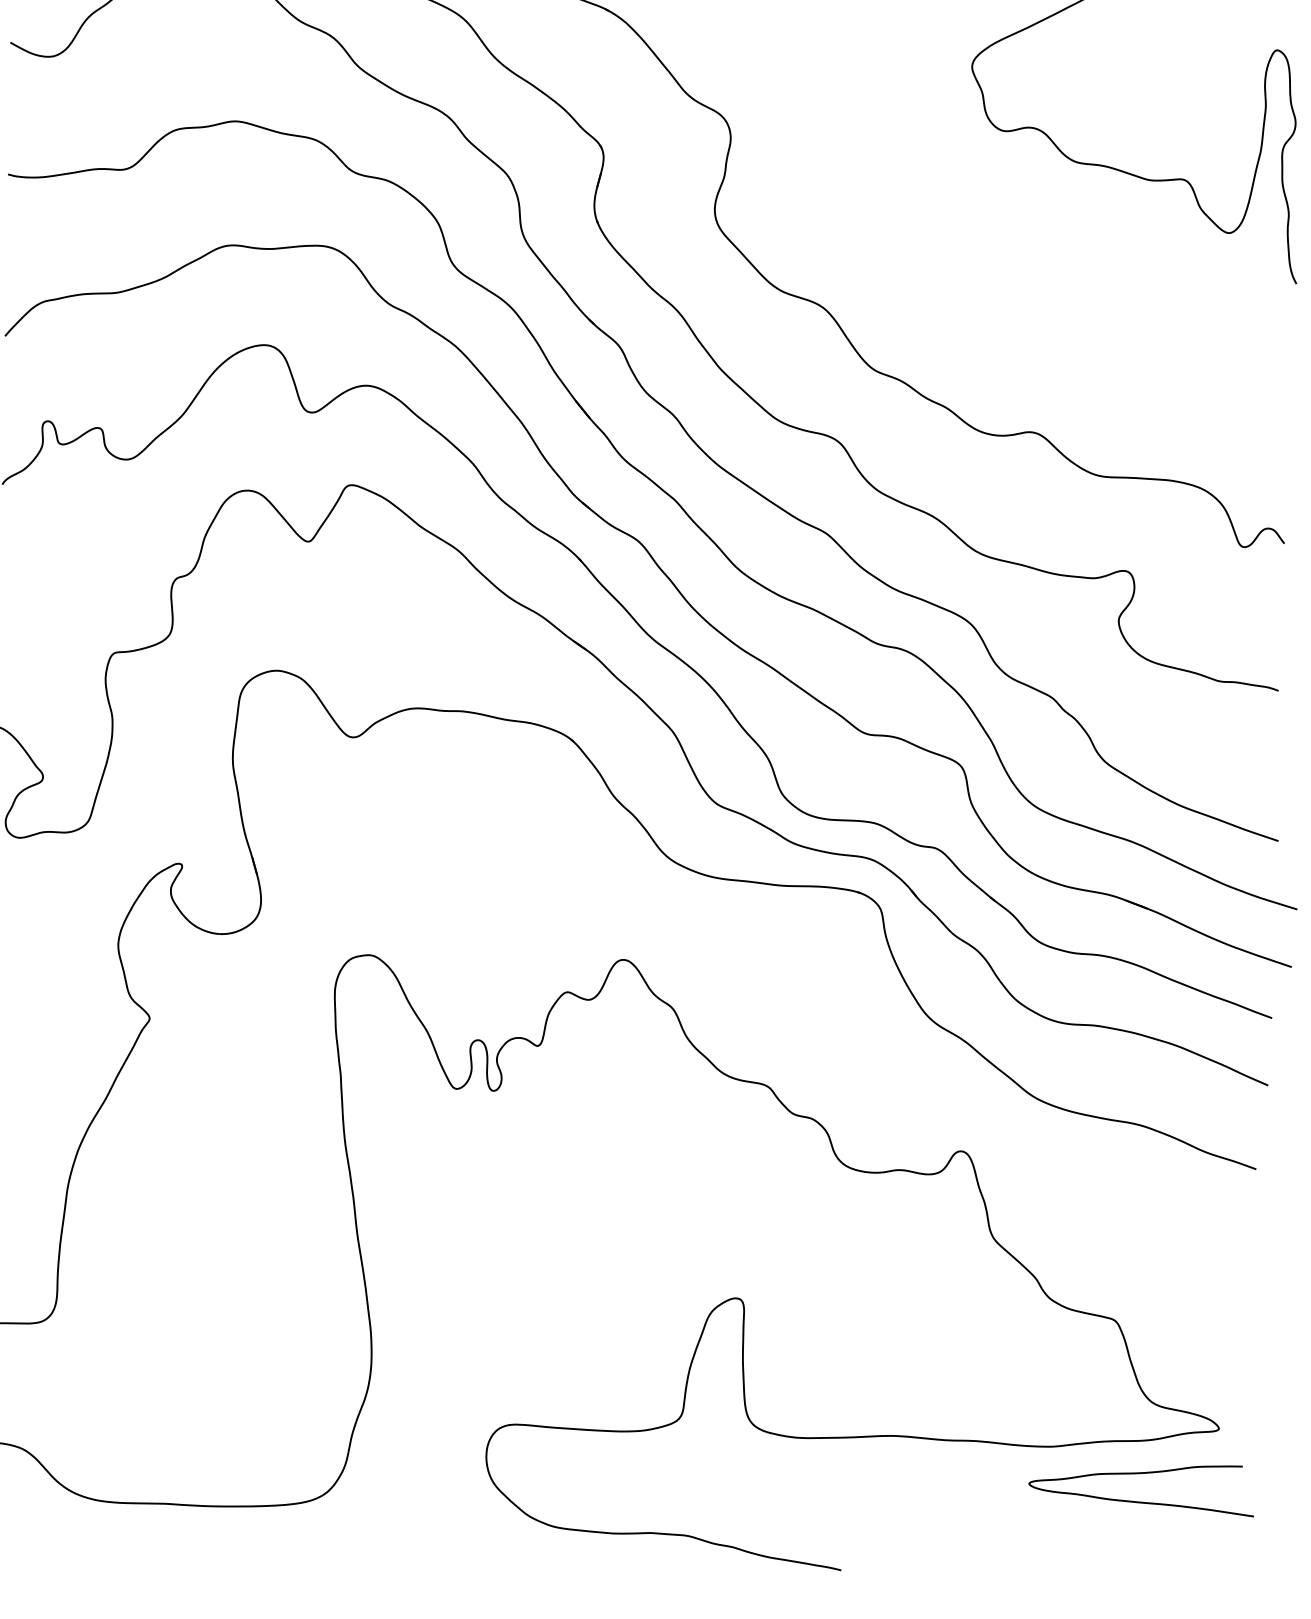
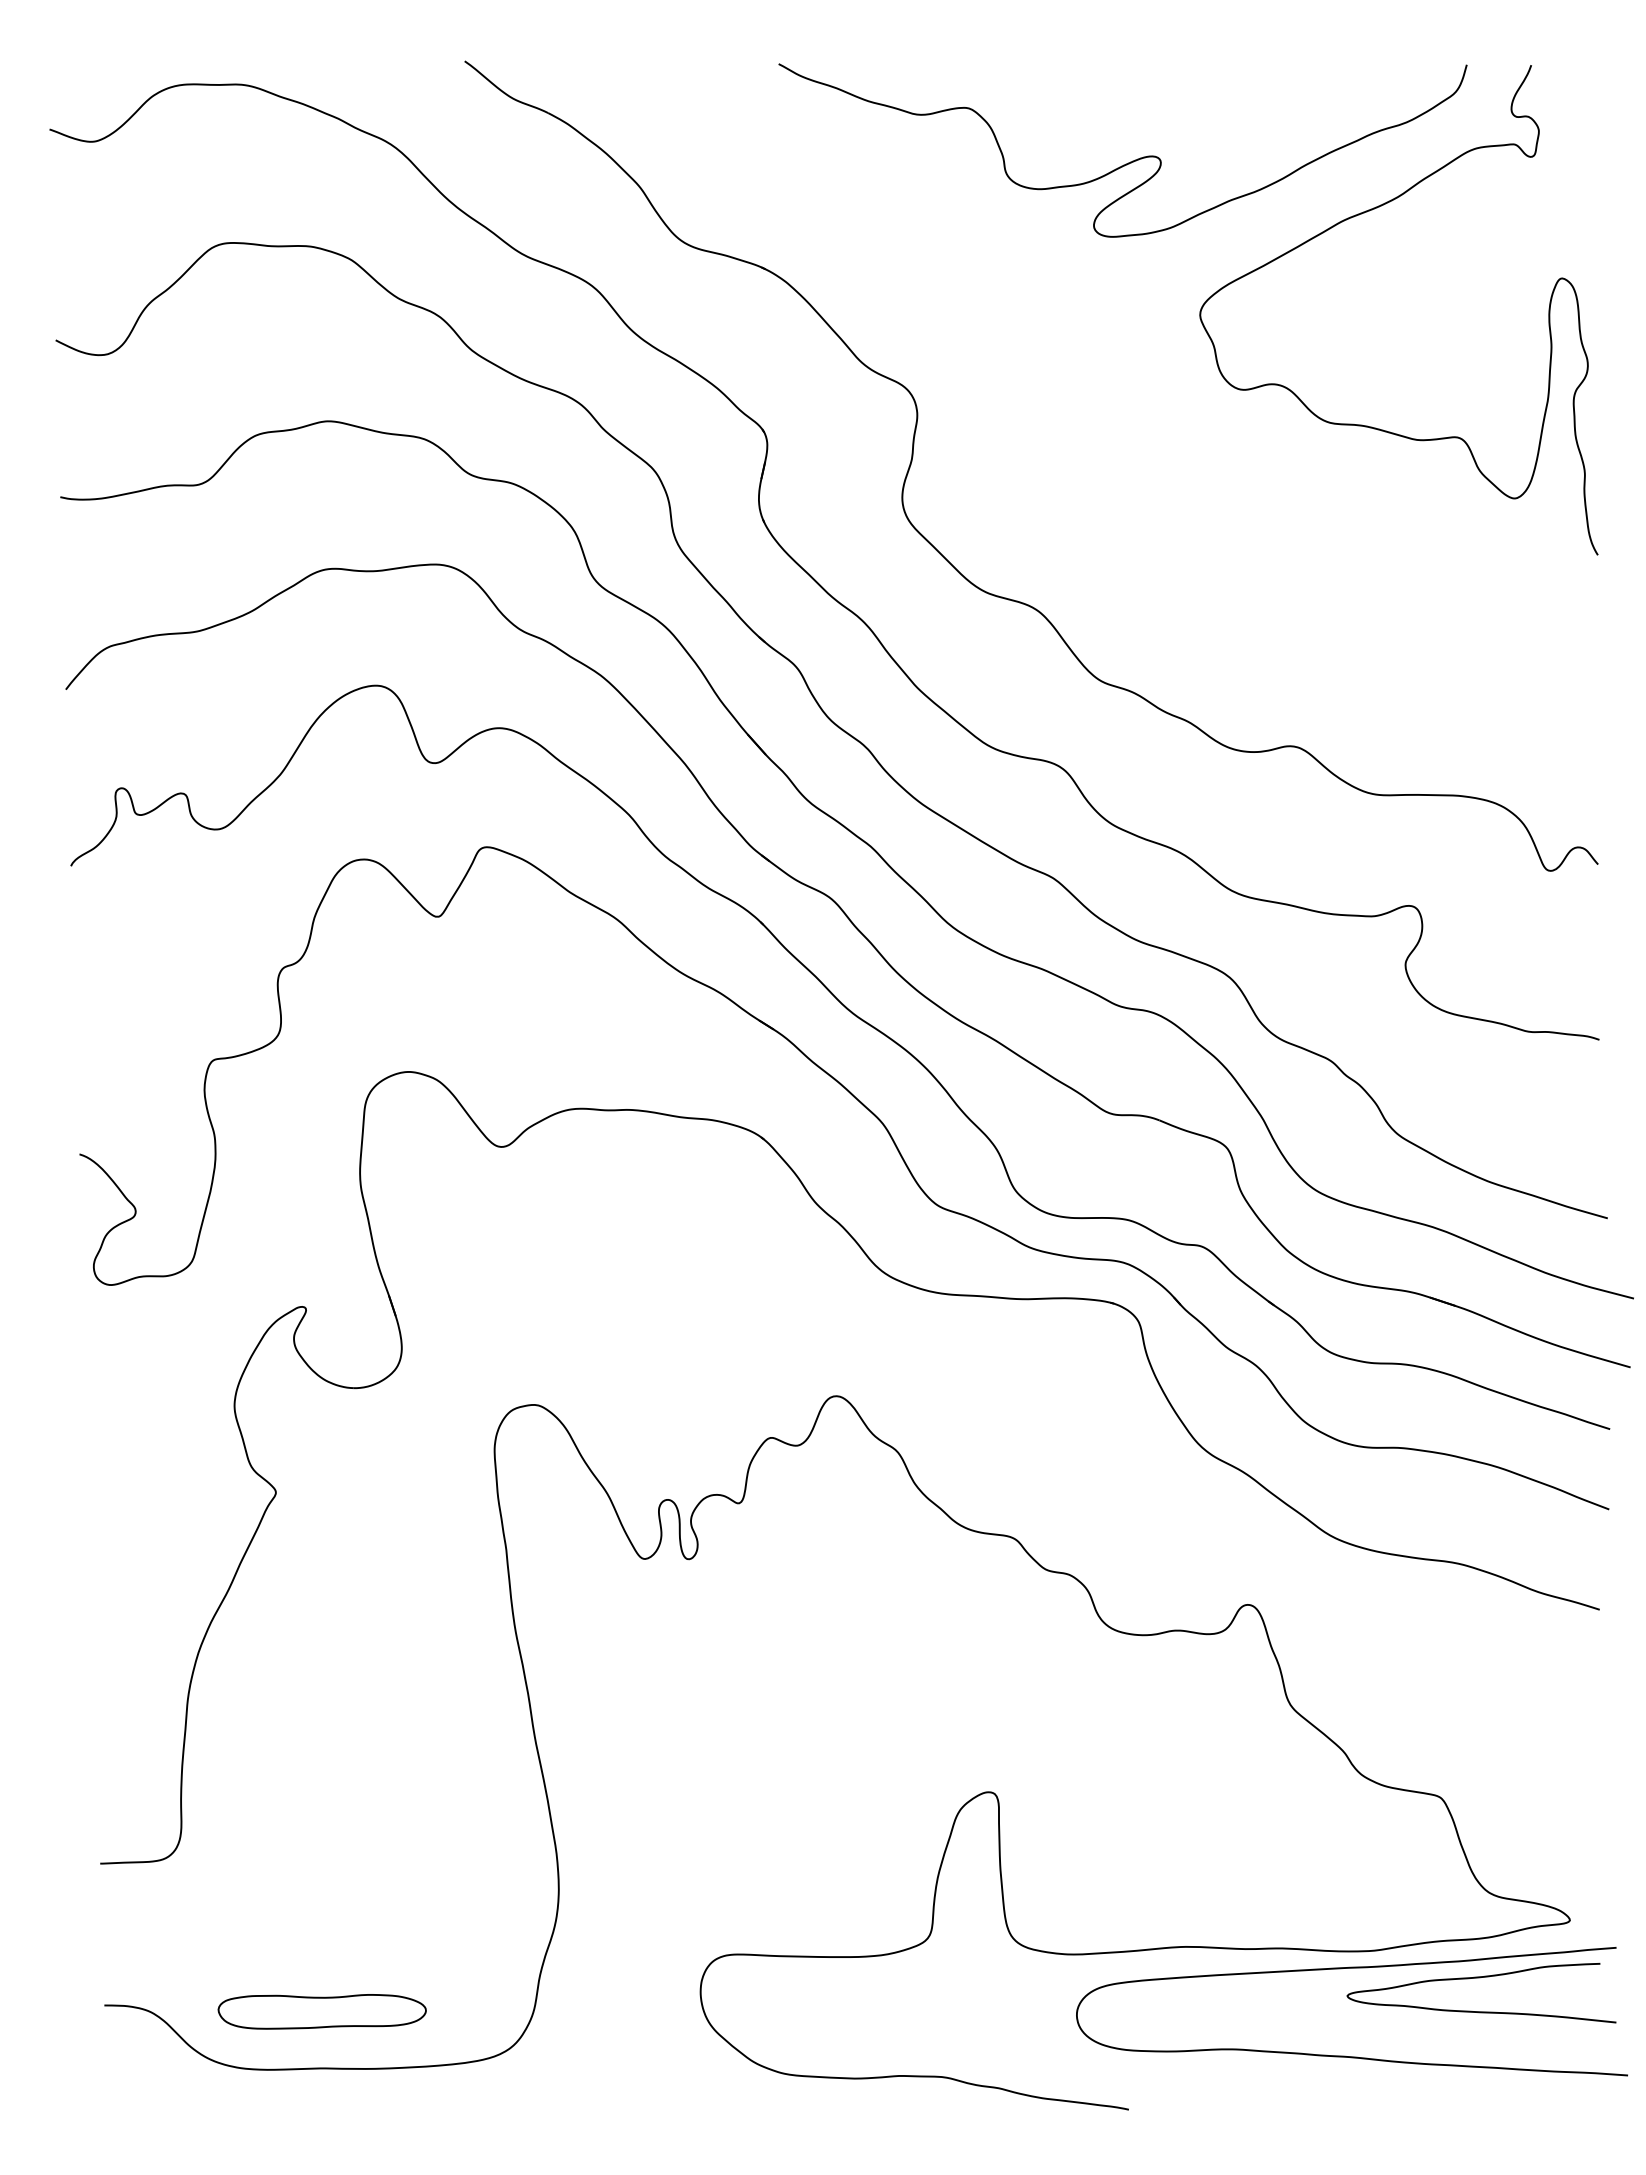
part: (167, 1456) -> (321, 2011), added
curve: (1033, 1460) -> (1351, 1968), added

